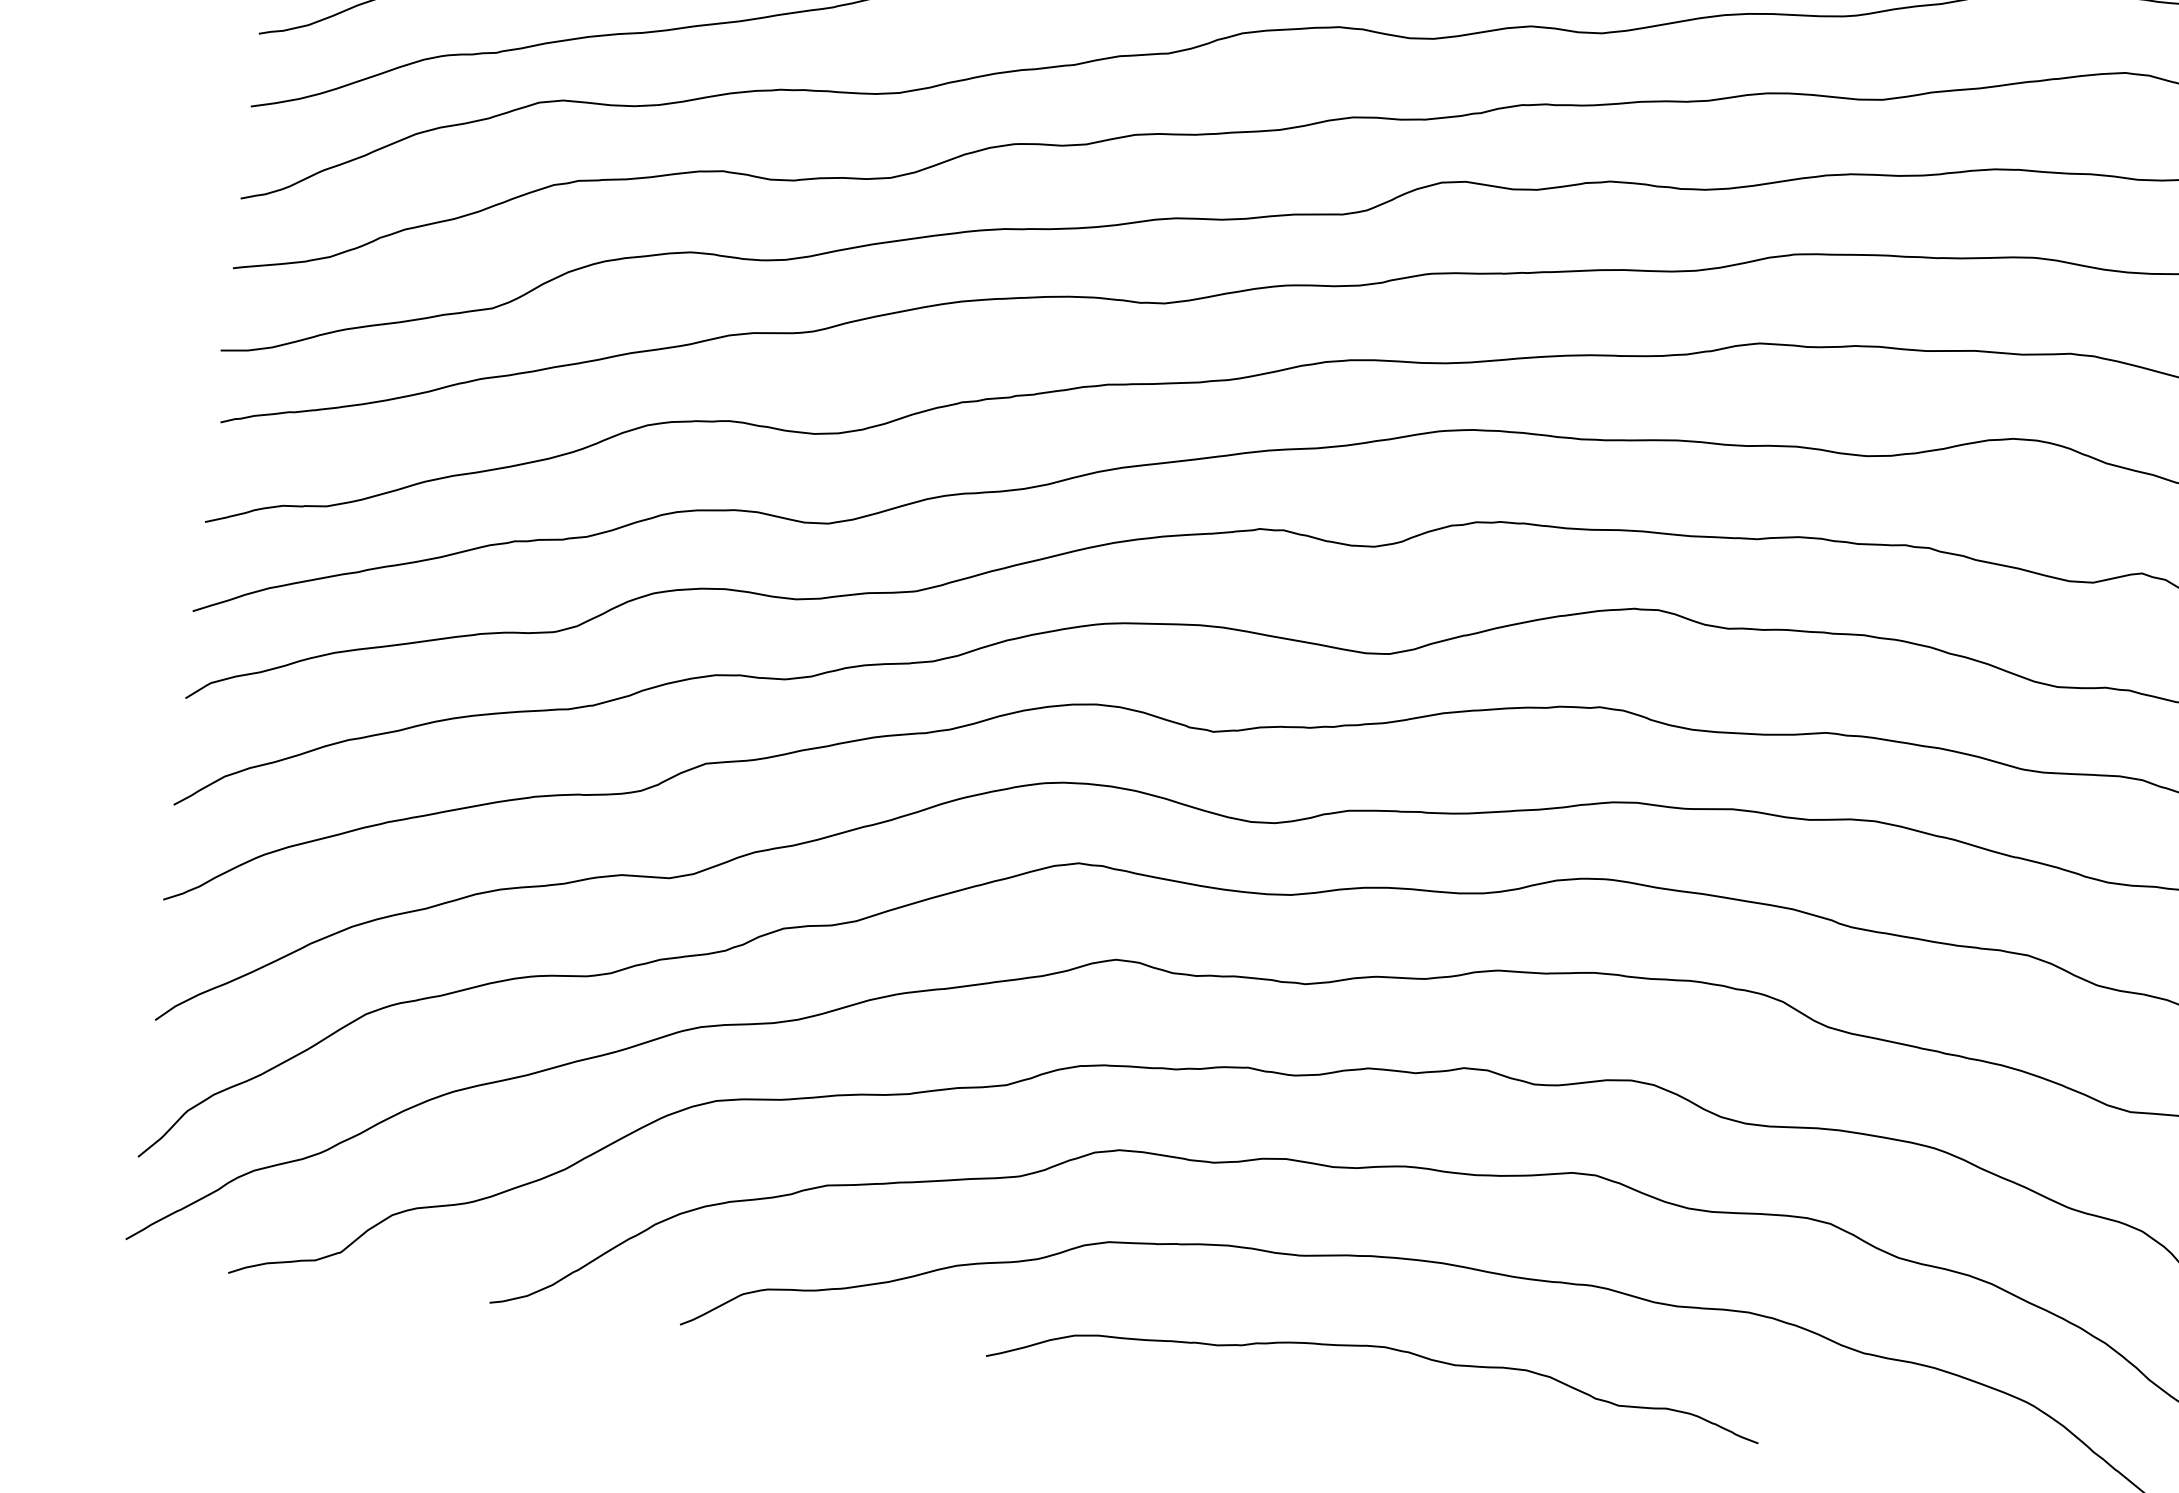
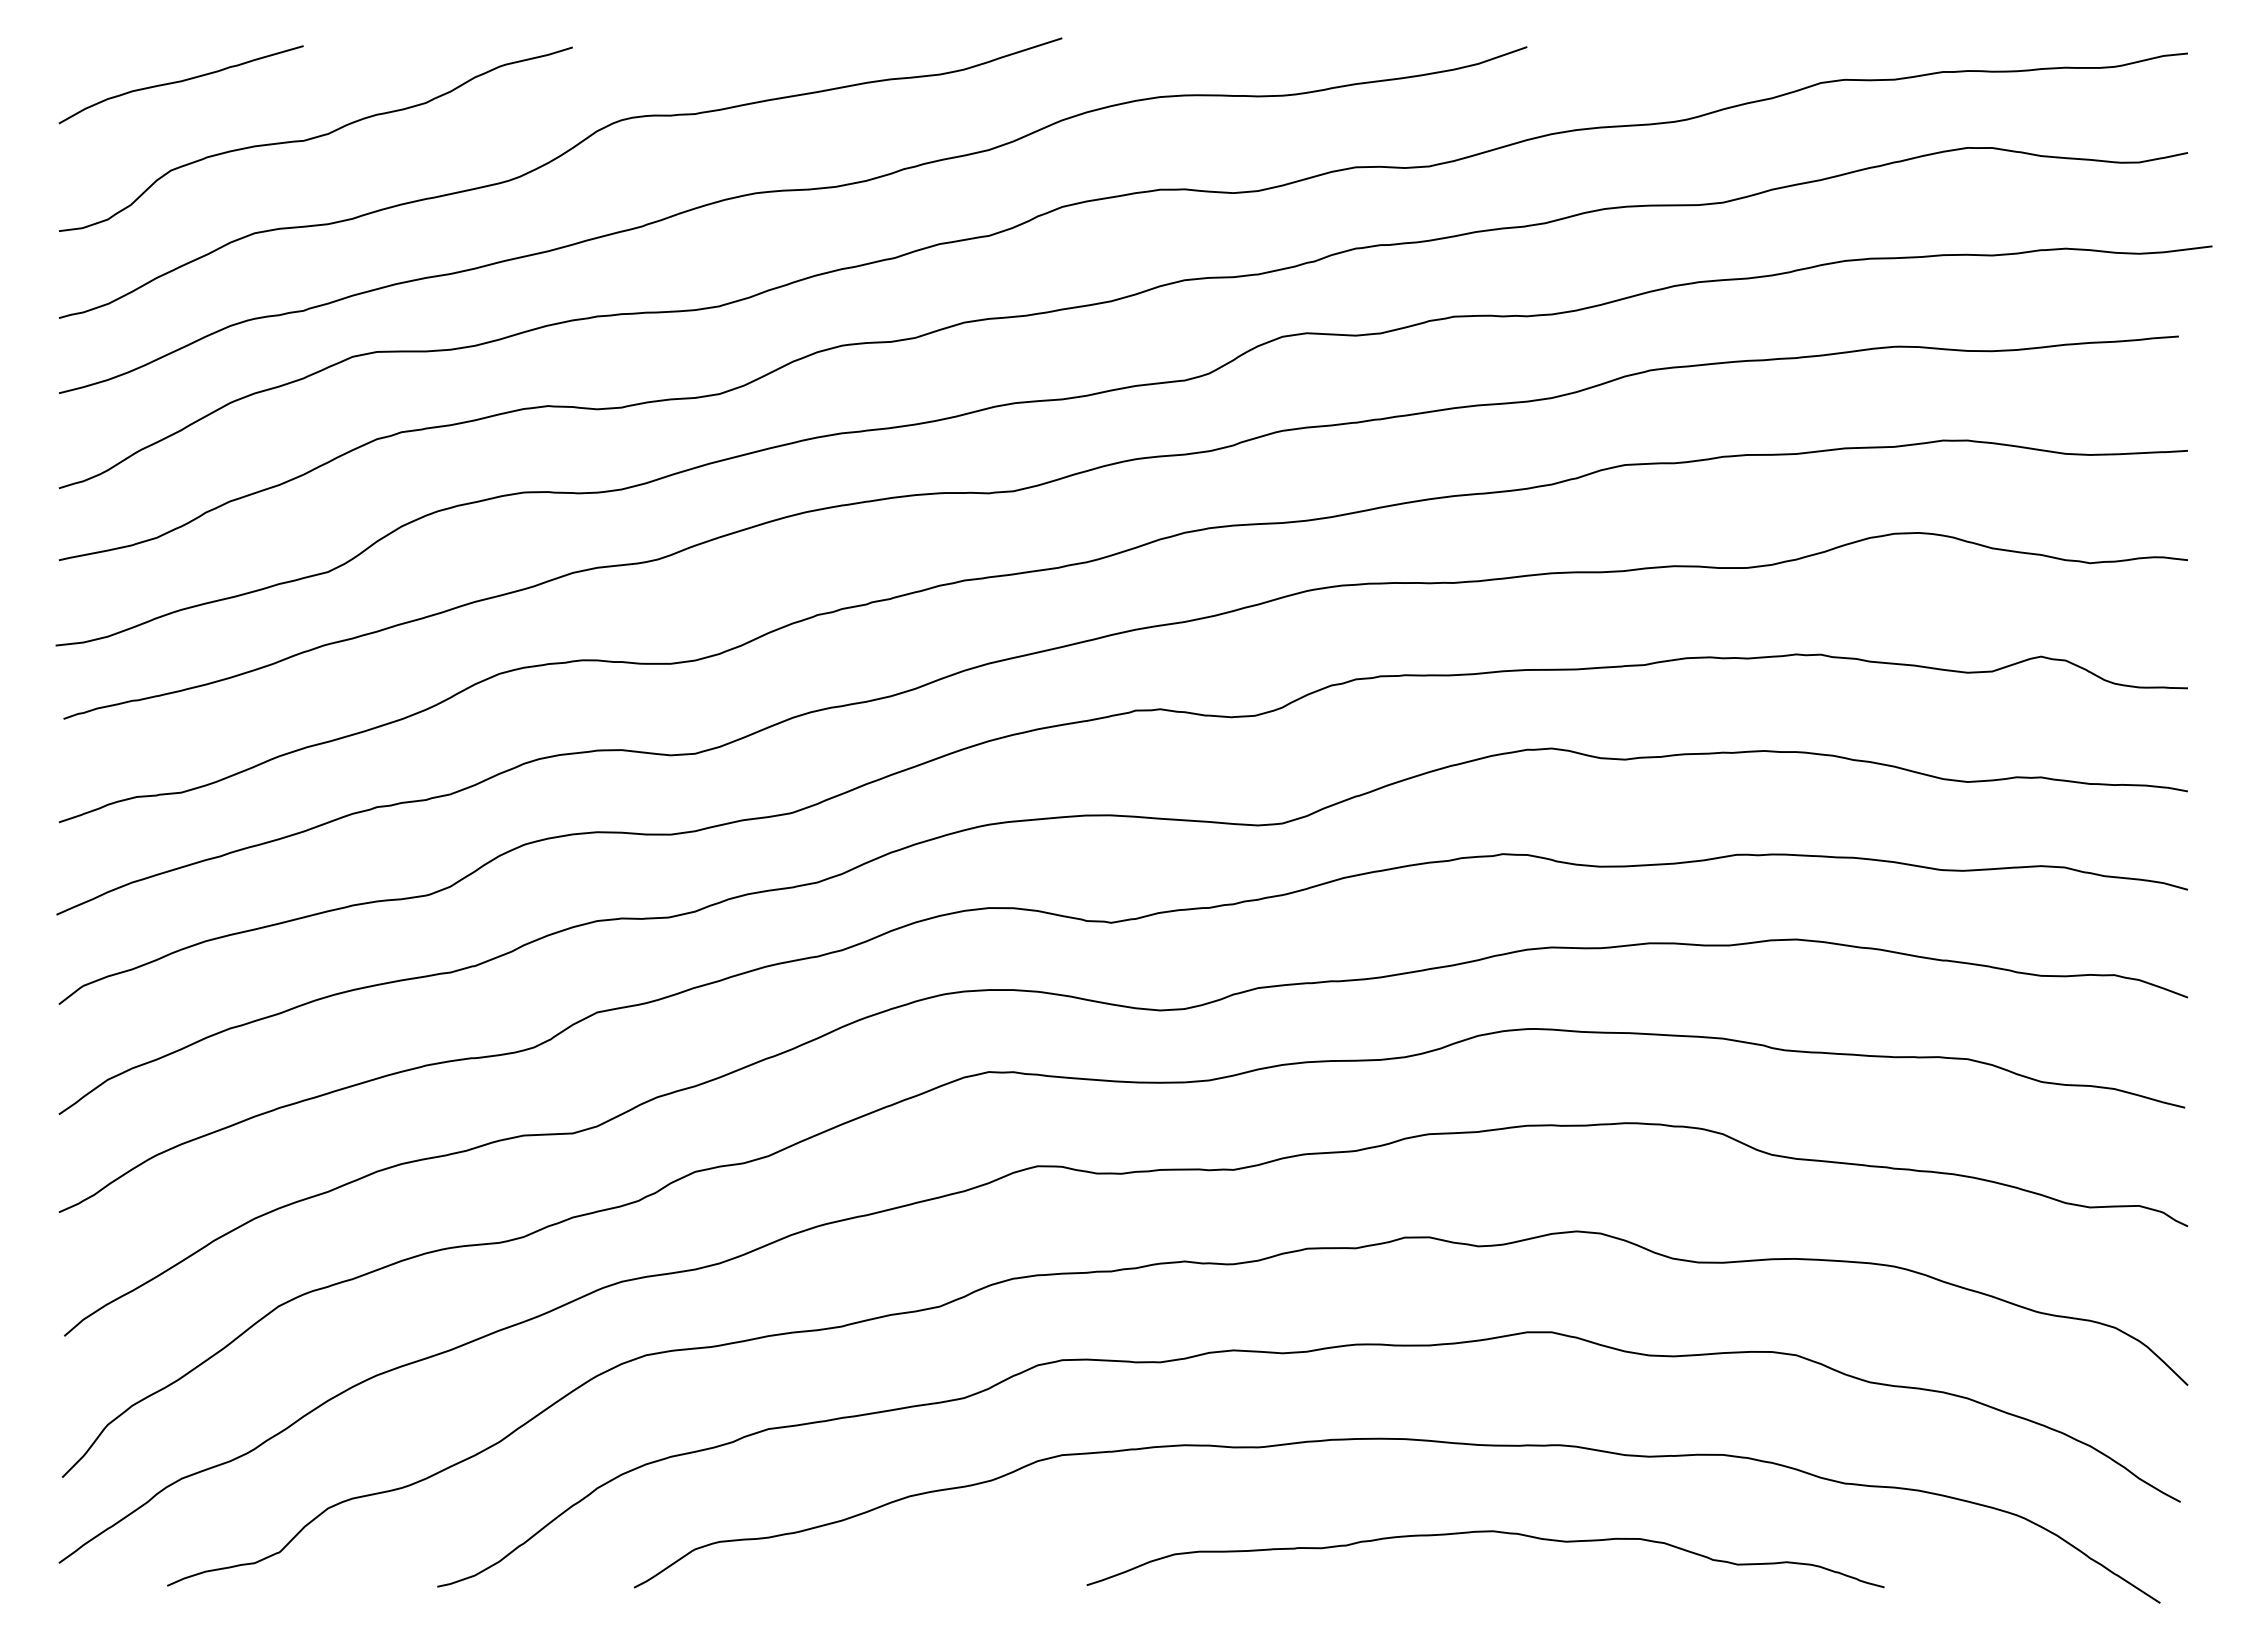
curve: (1377, 1347) -> (1485, 1532), moved

